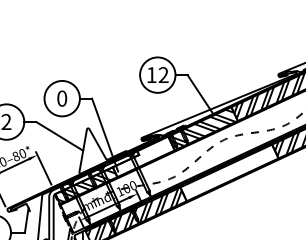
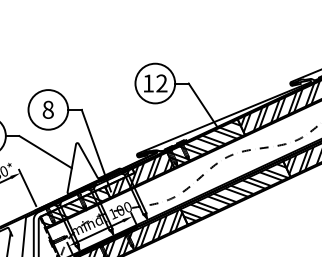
text: (62, 98) -> (48, 109), 0 -> 8
hatch: (143, 157) -> (139, 175), added
hatch: (228, 170) -> (234, 190), added

